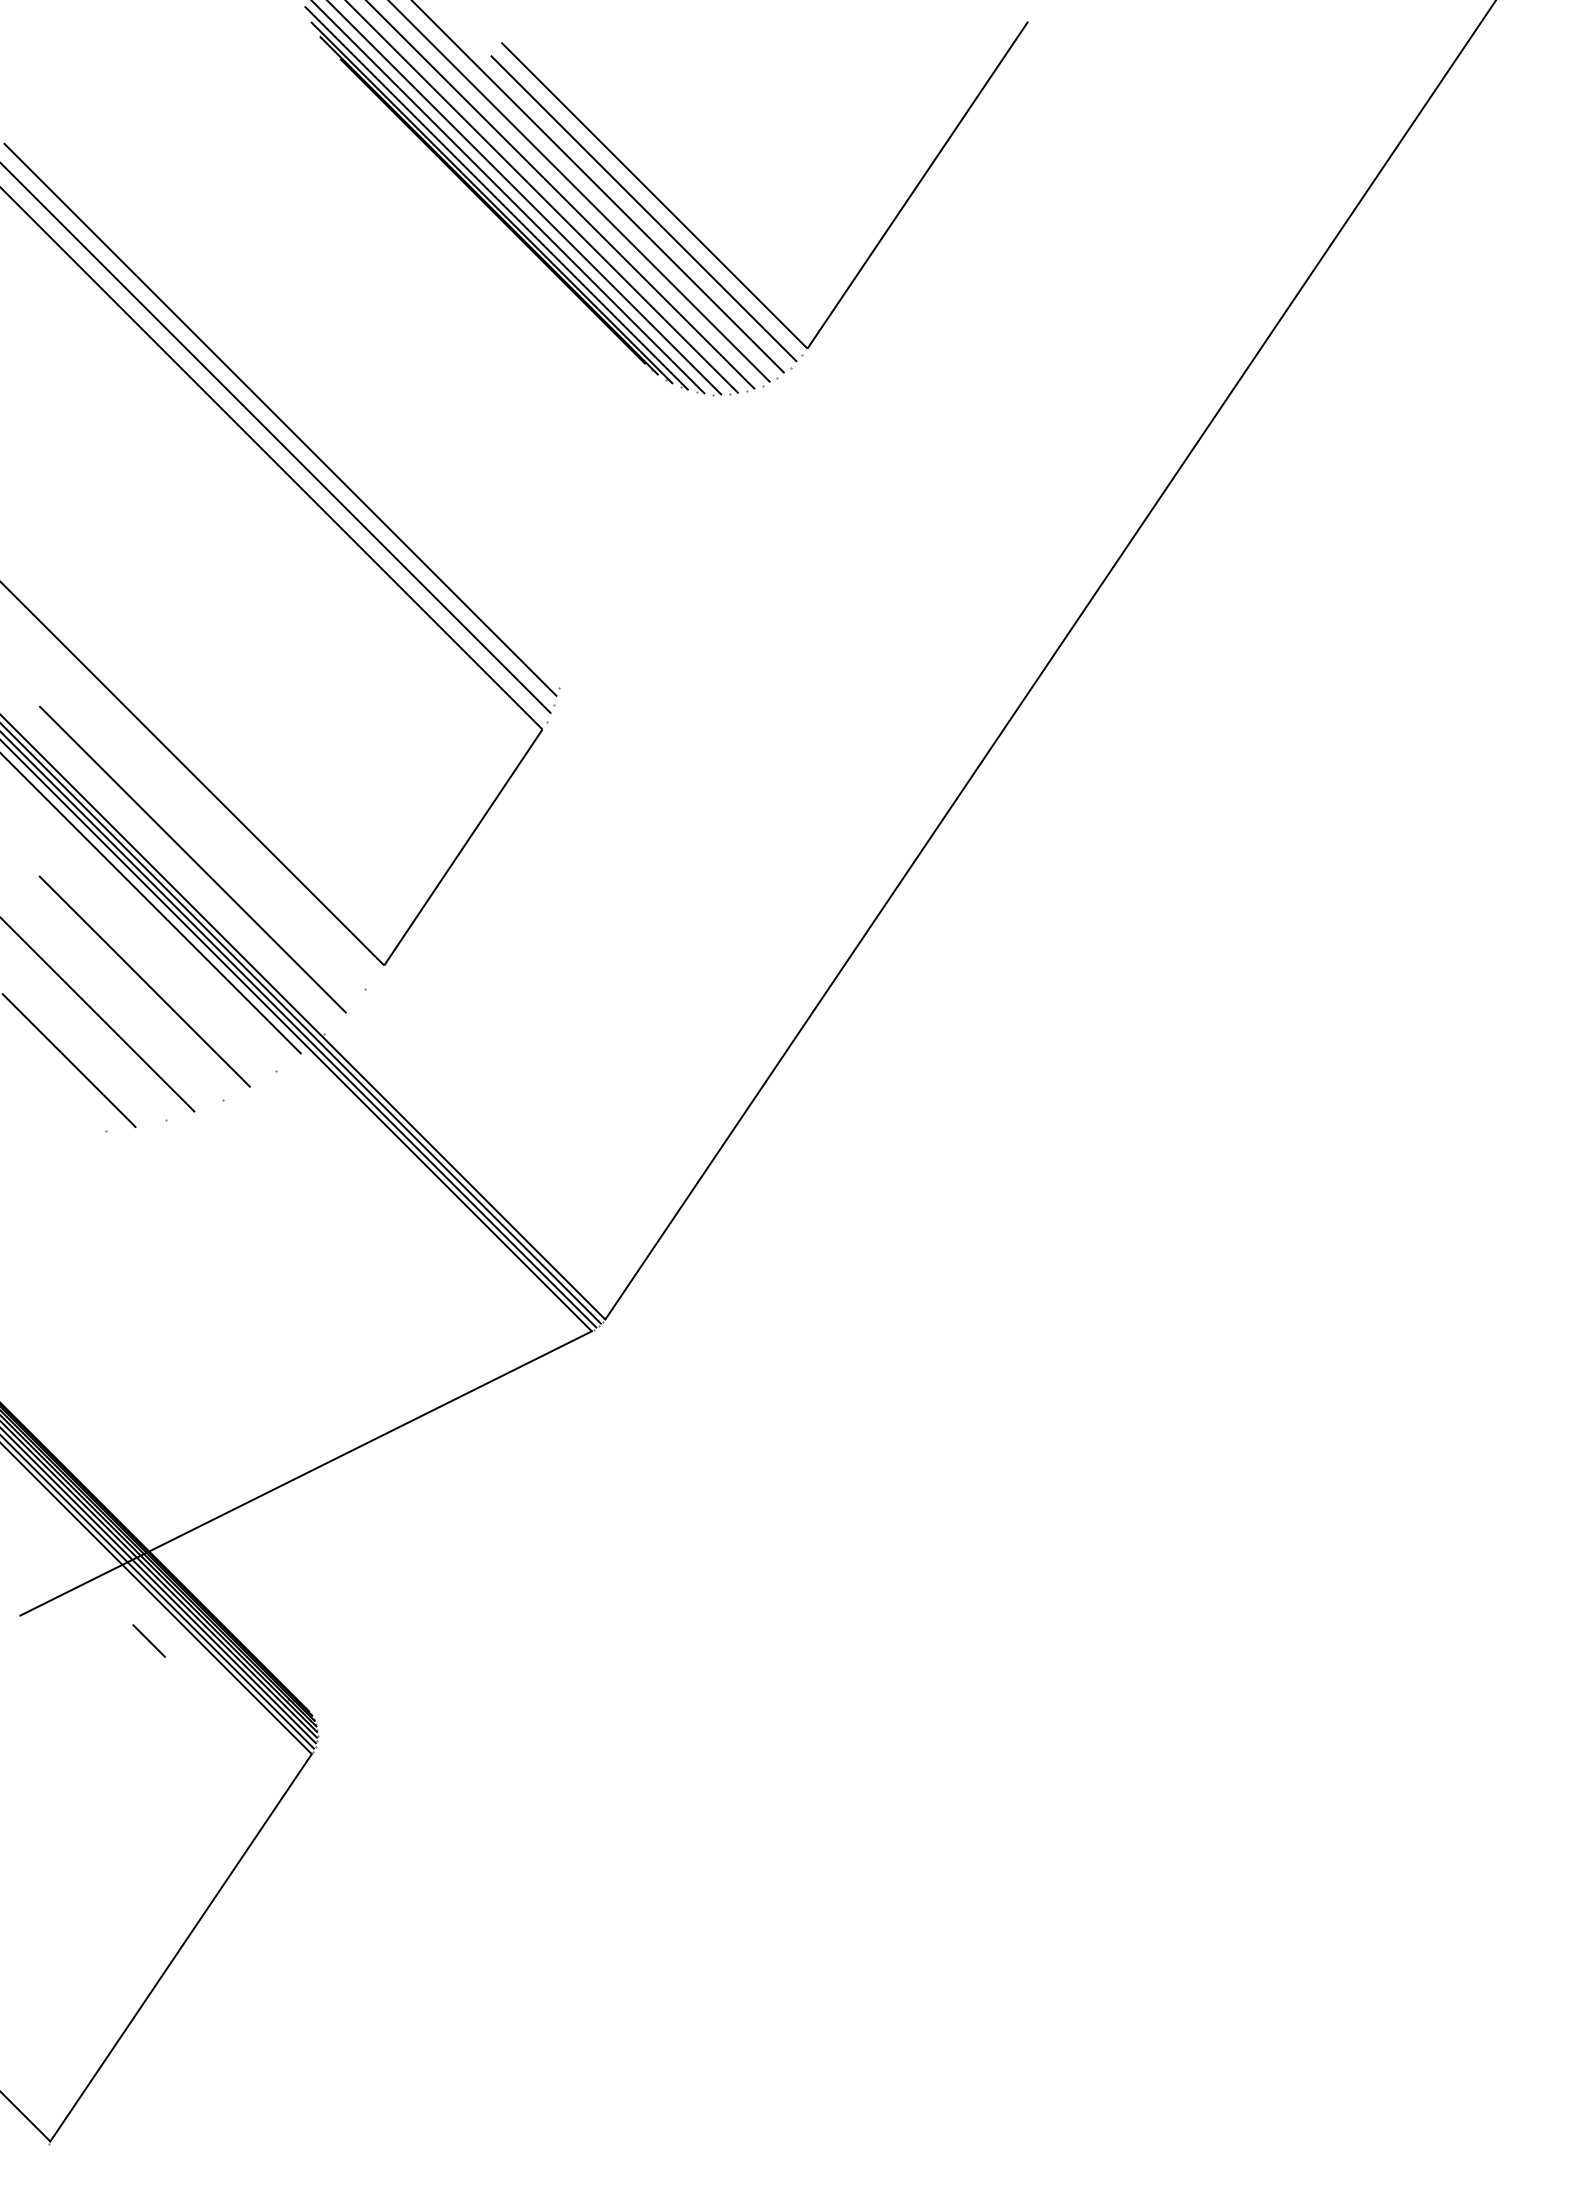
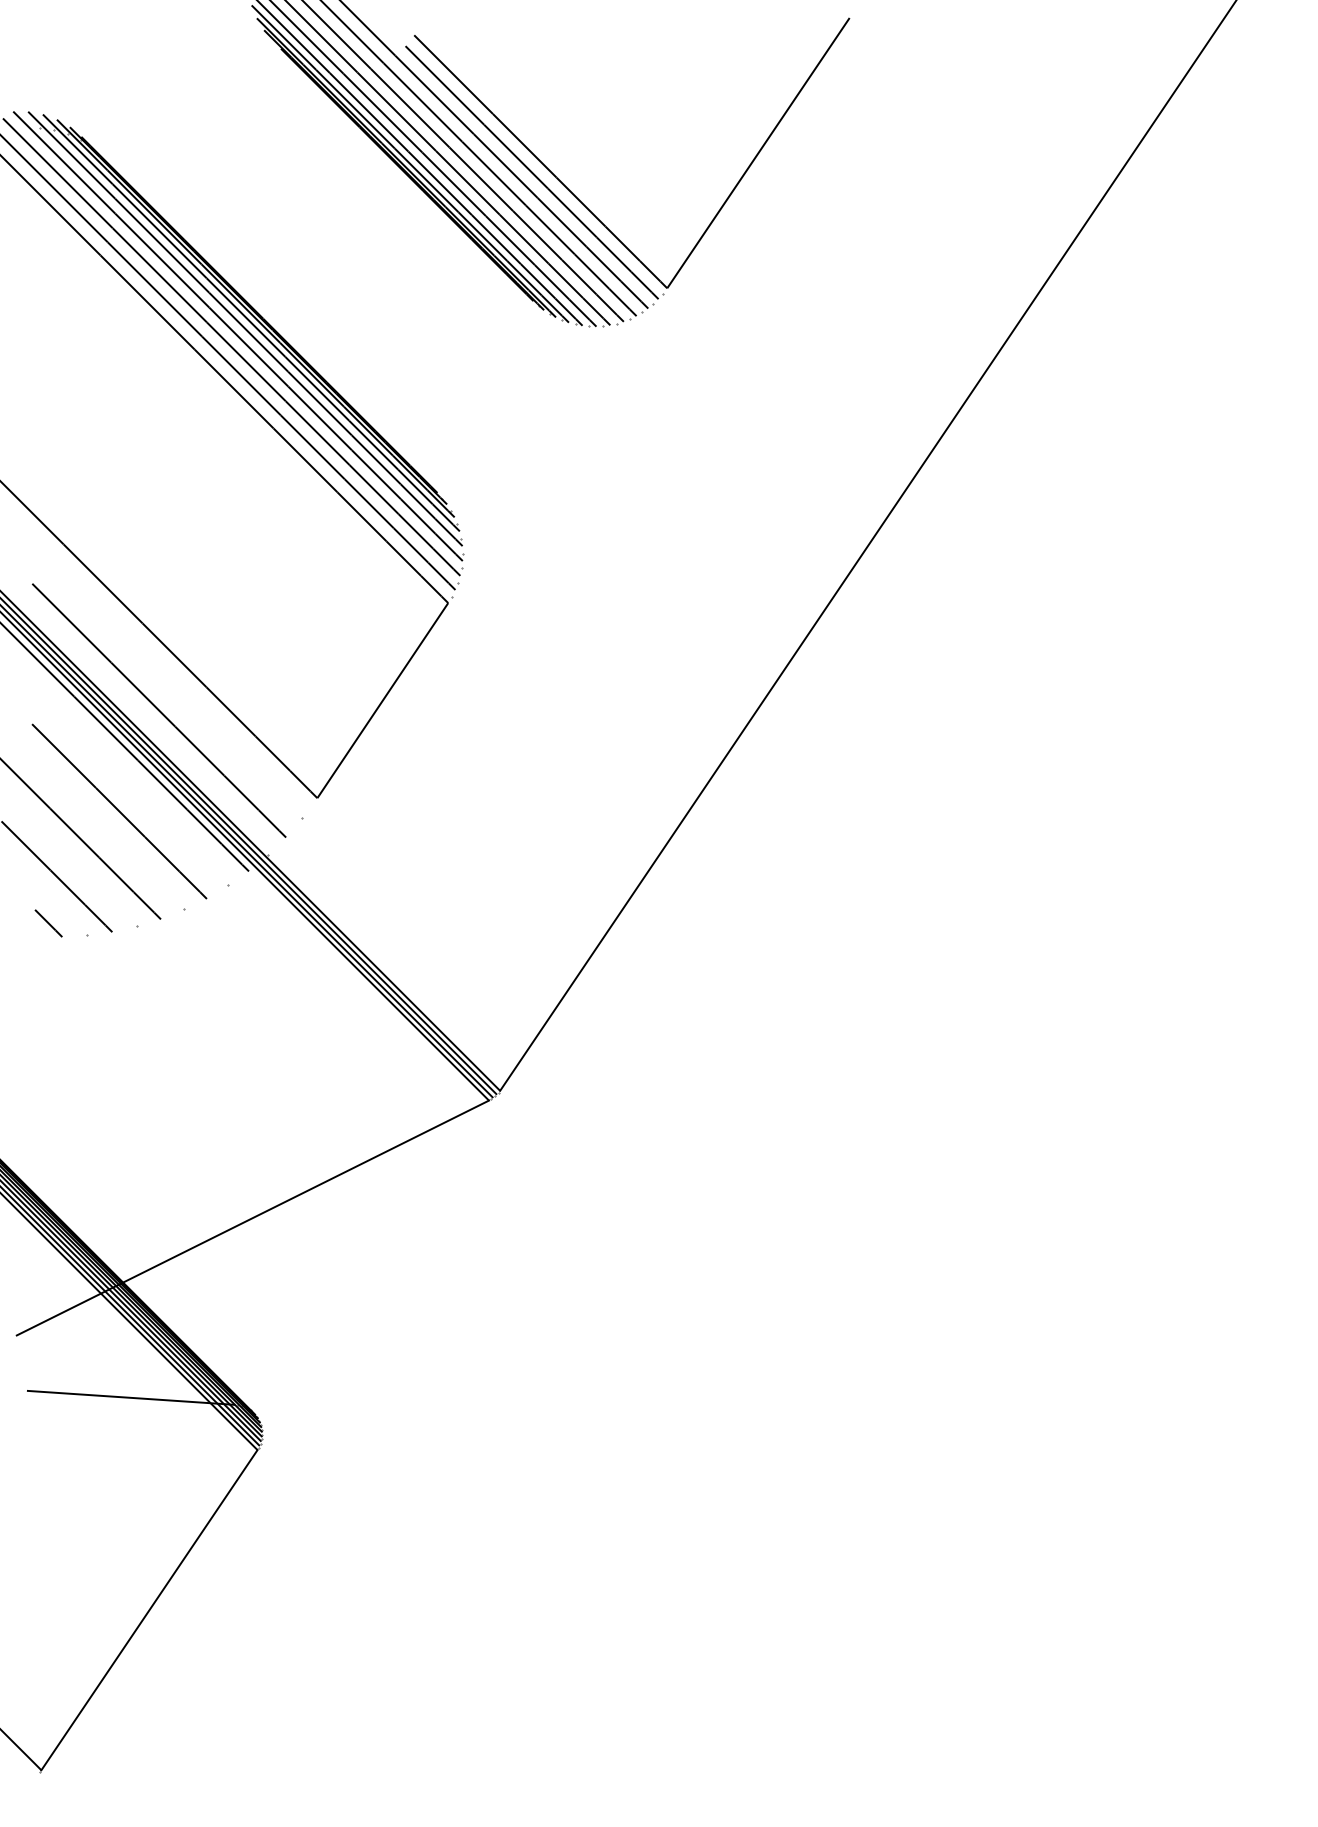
part: (288, 406) -> (238, 336), added
line: (148, 1640) -> (48, 923), moved
line: (158, 1690) -> (130, 1397), added

